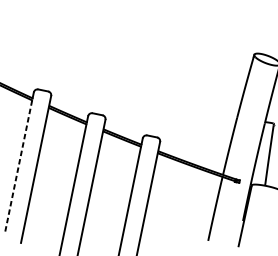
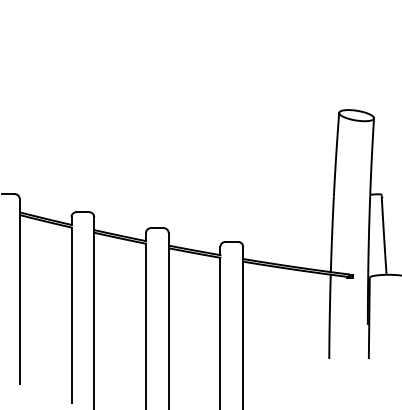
line: (18, 167) -> (71, 315), dashed -> solid

